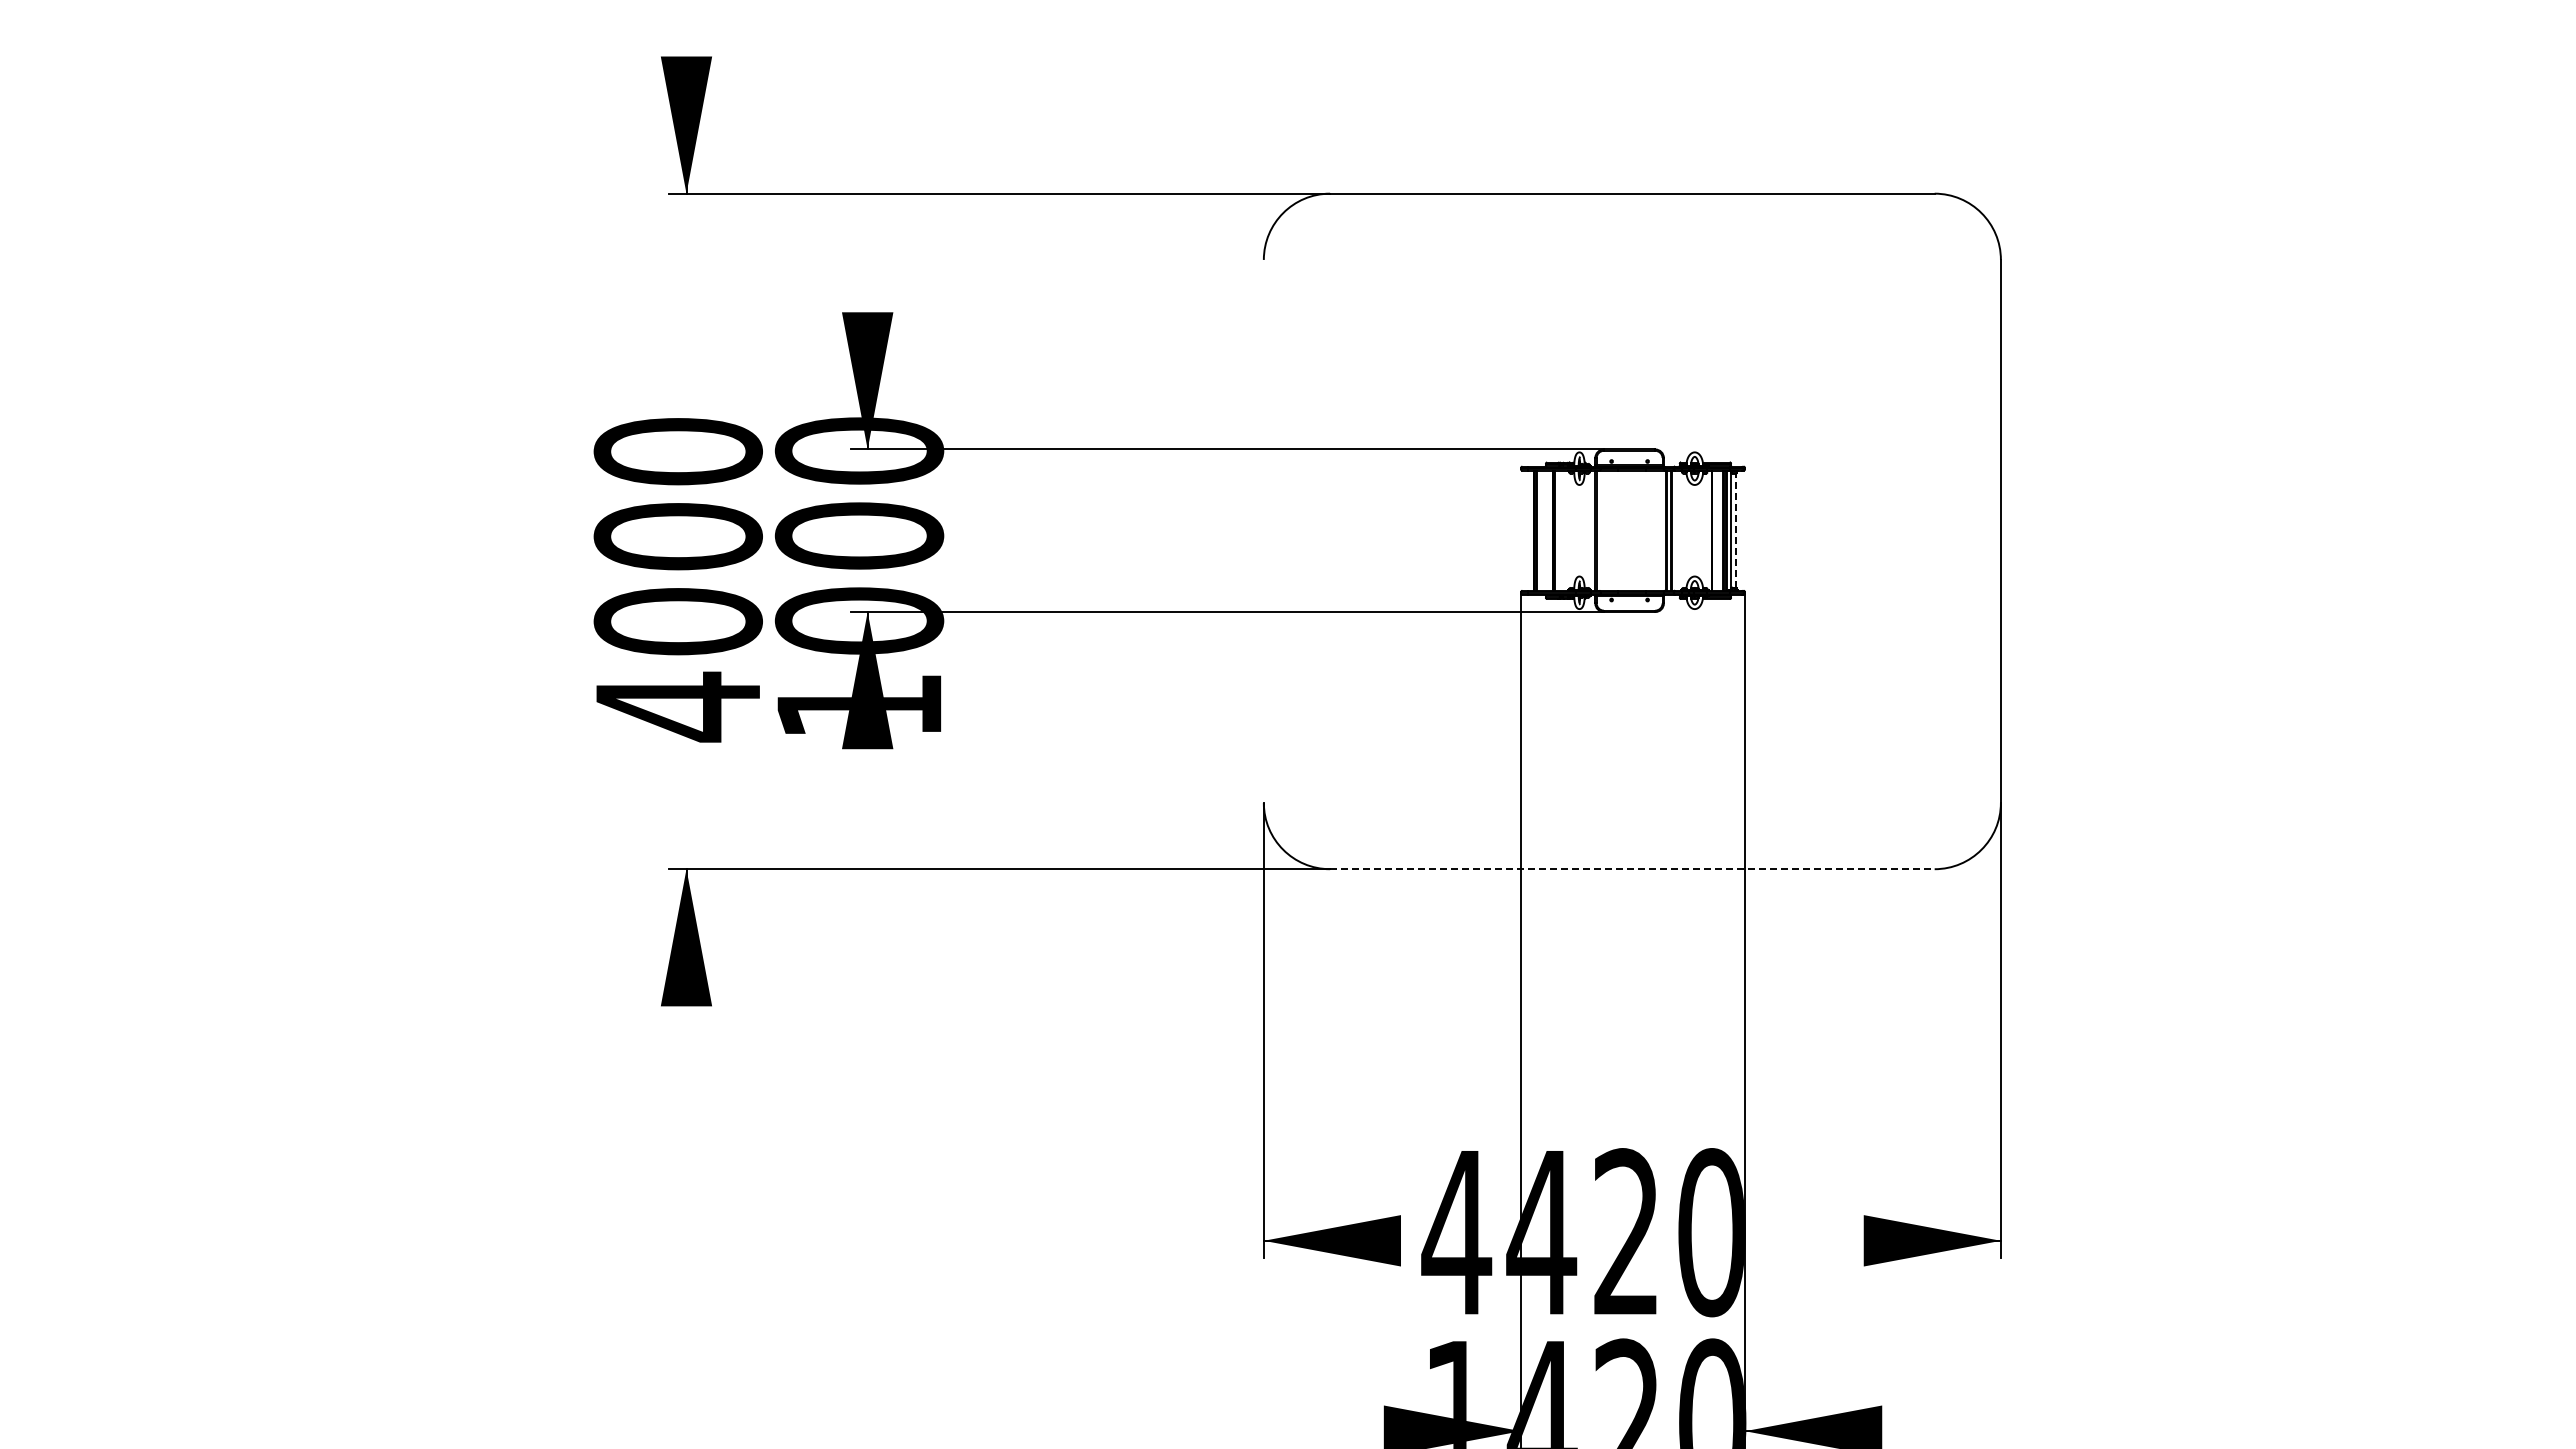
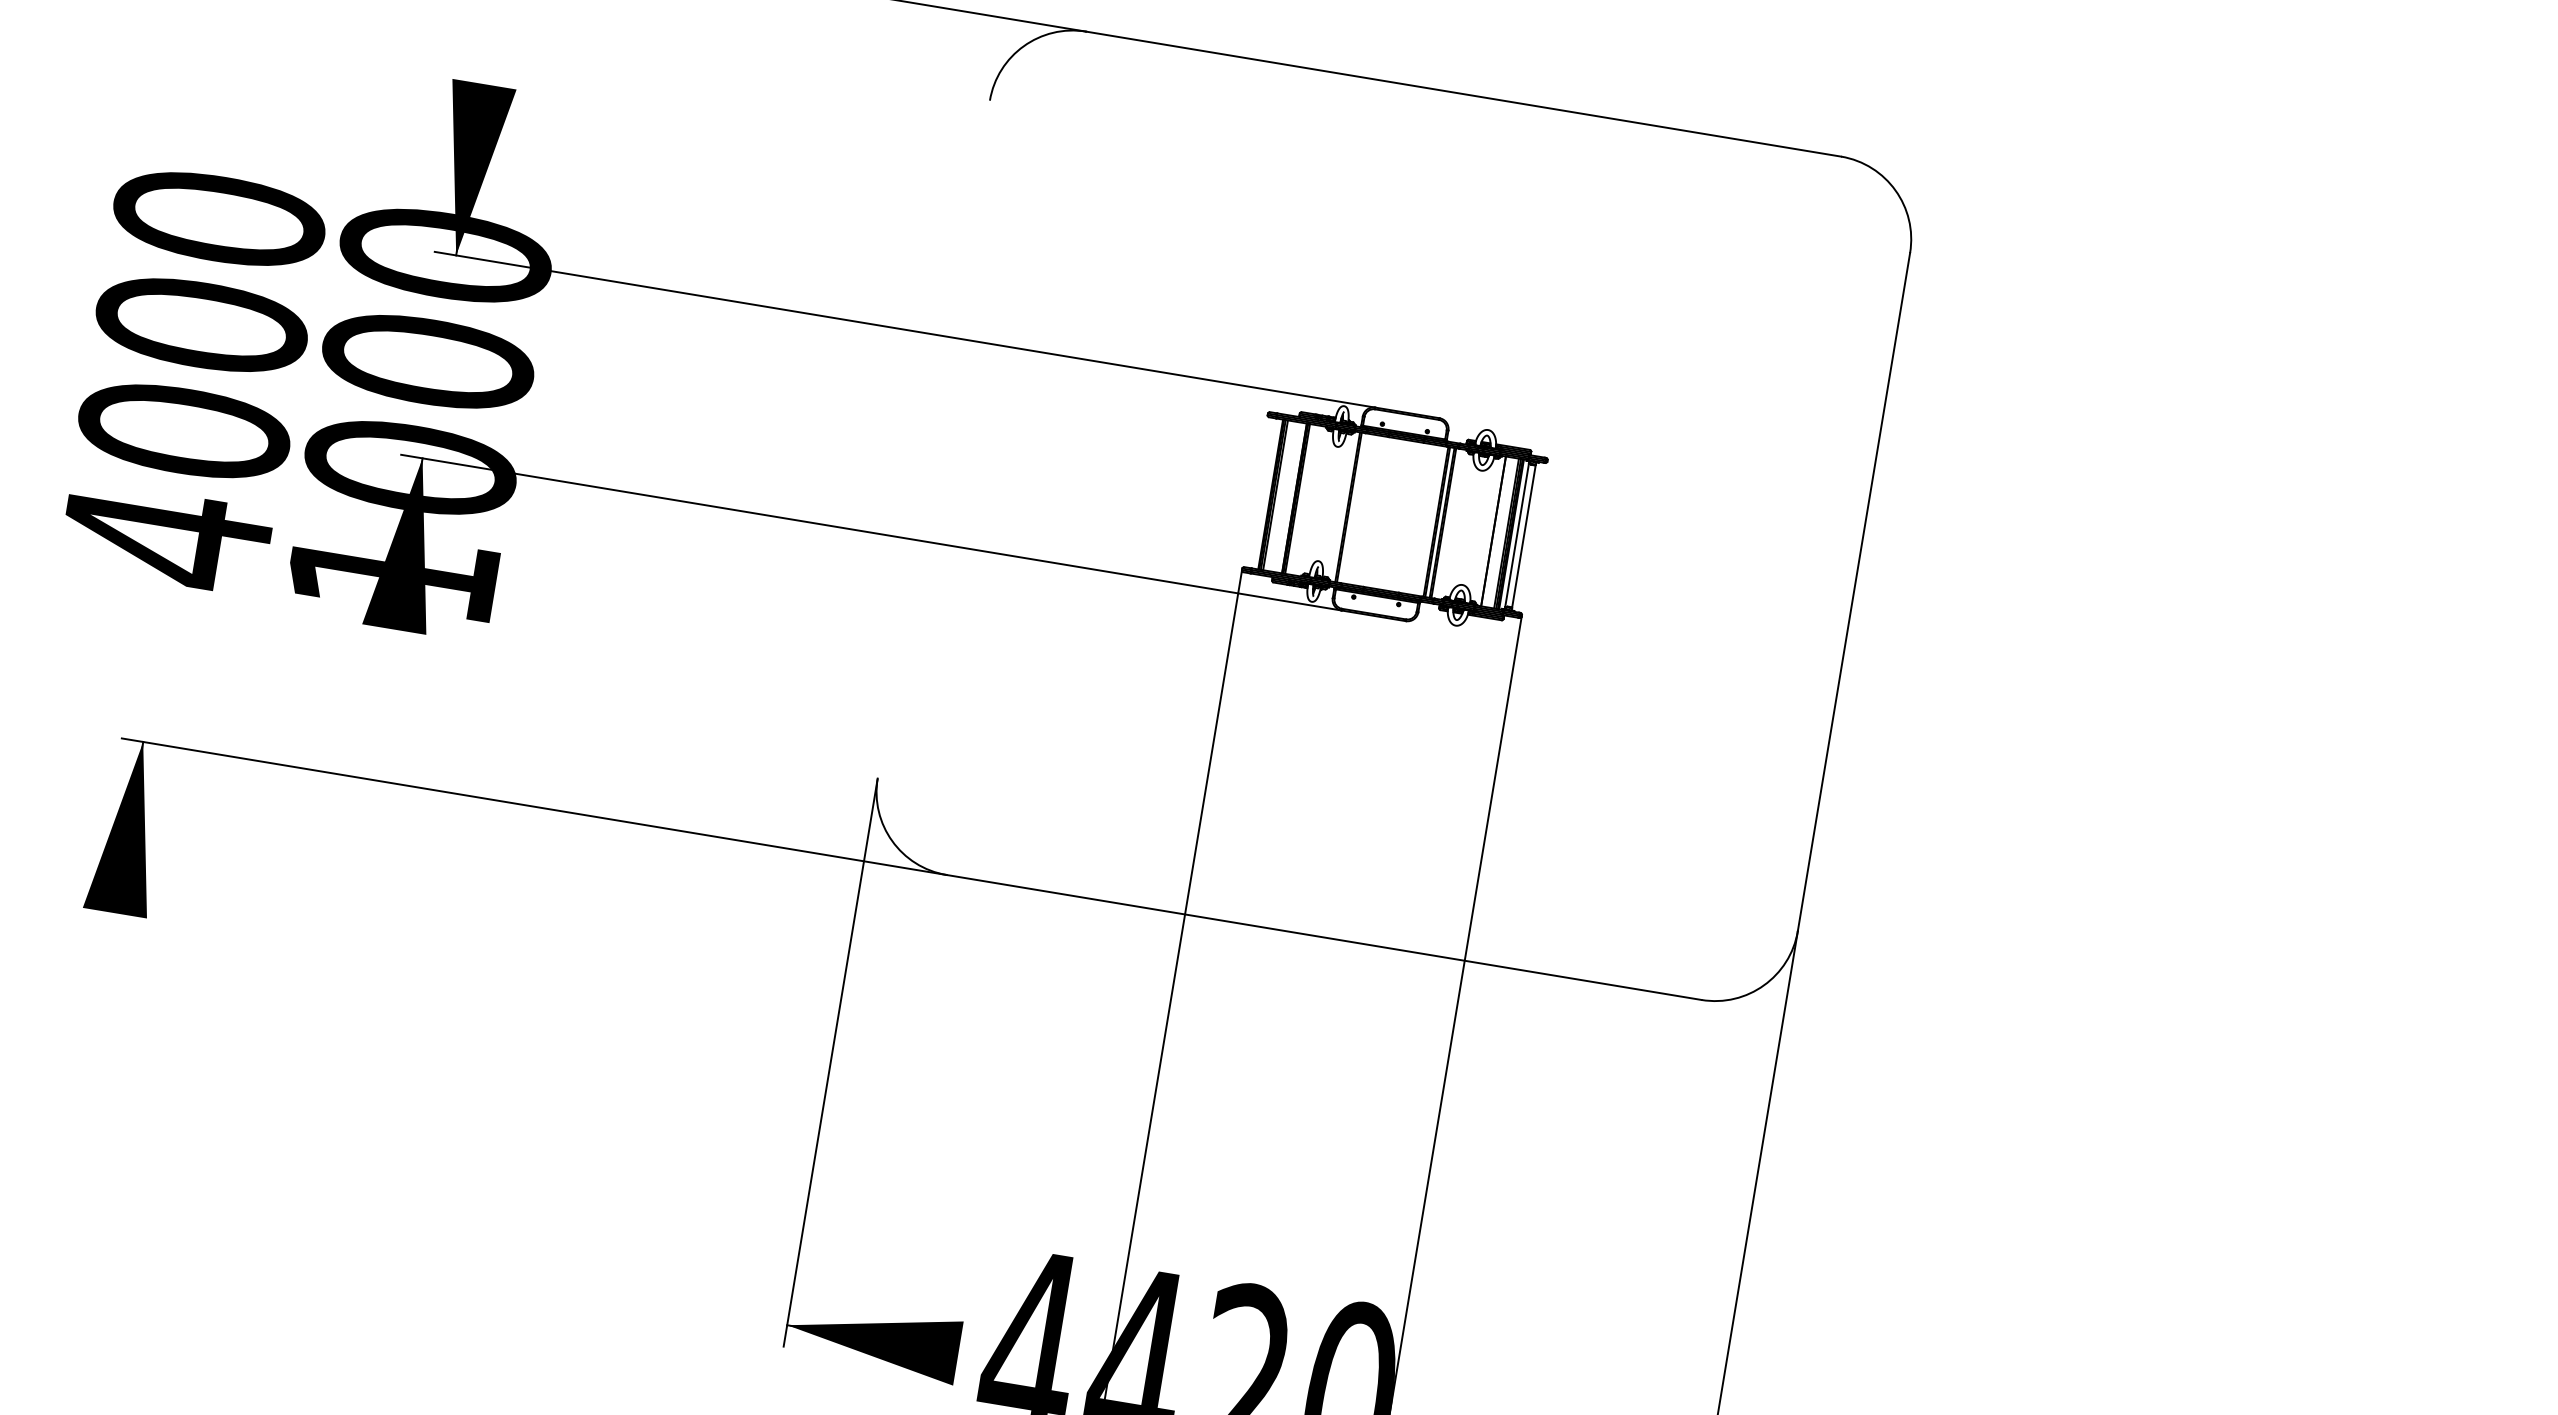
line: (1736, 530) -> (1524, 536), dashed -> solid
line: (1632, 869) -> (1324, 937), dashed -> solid

